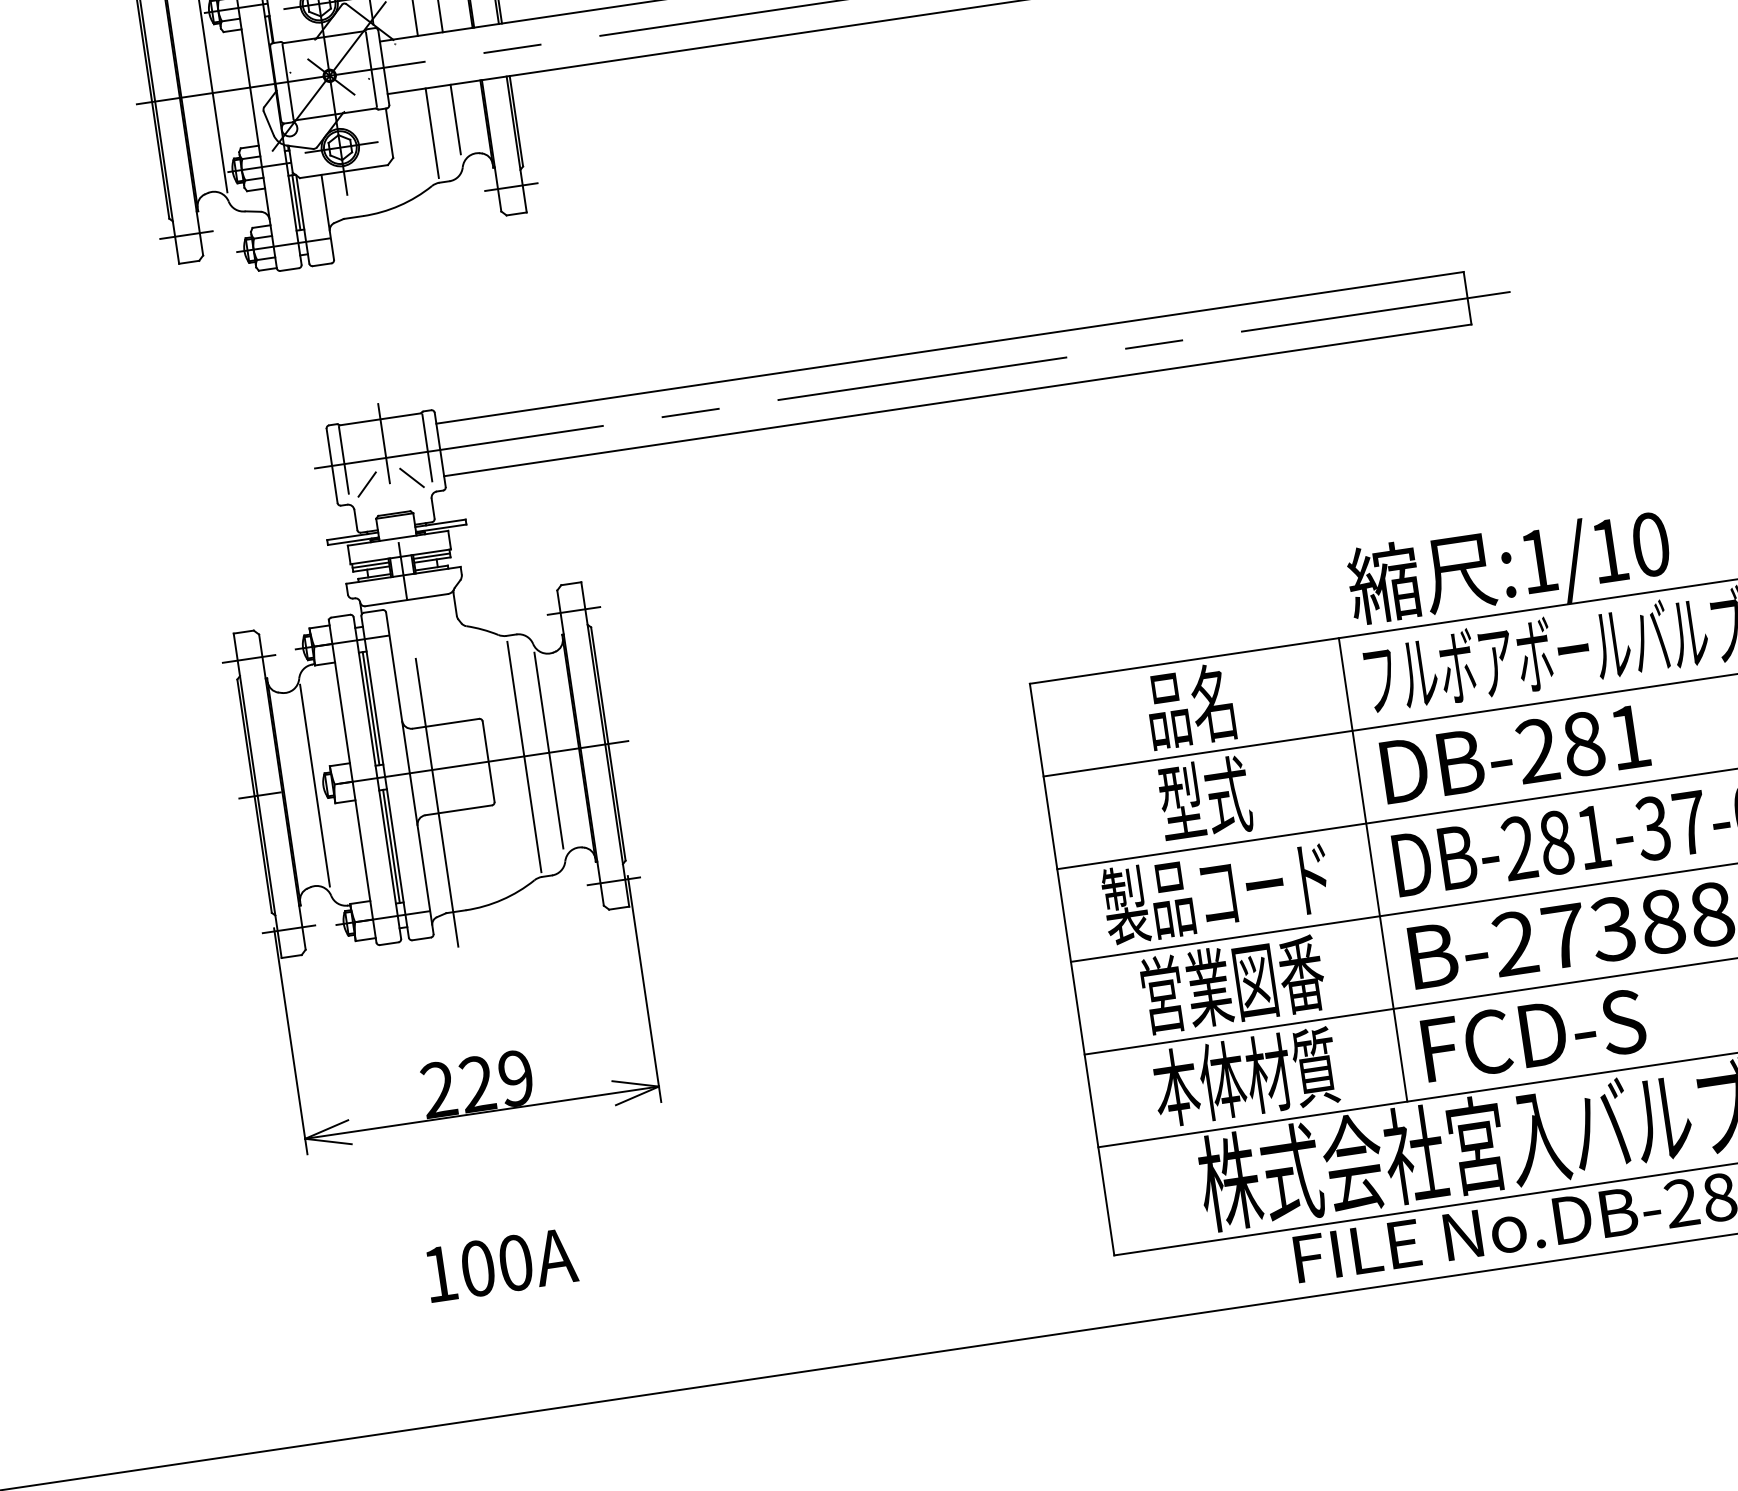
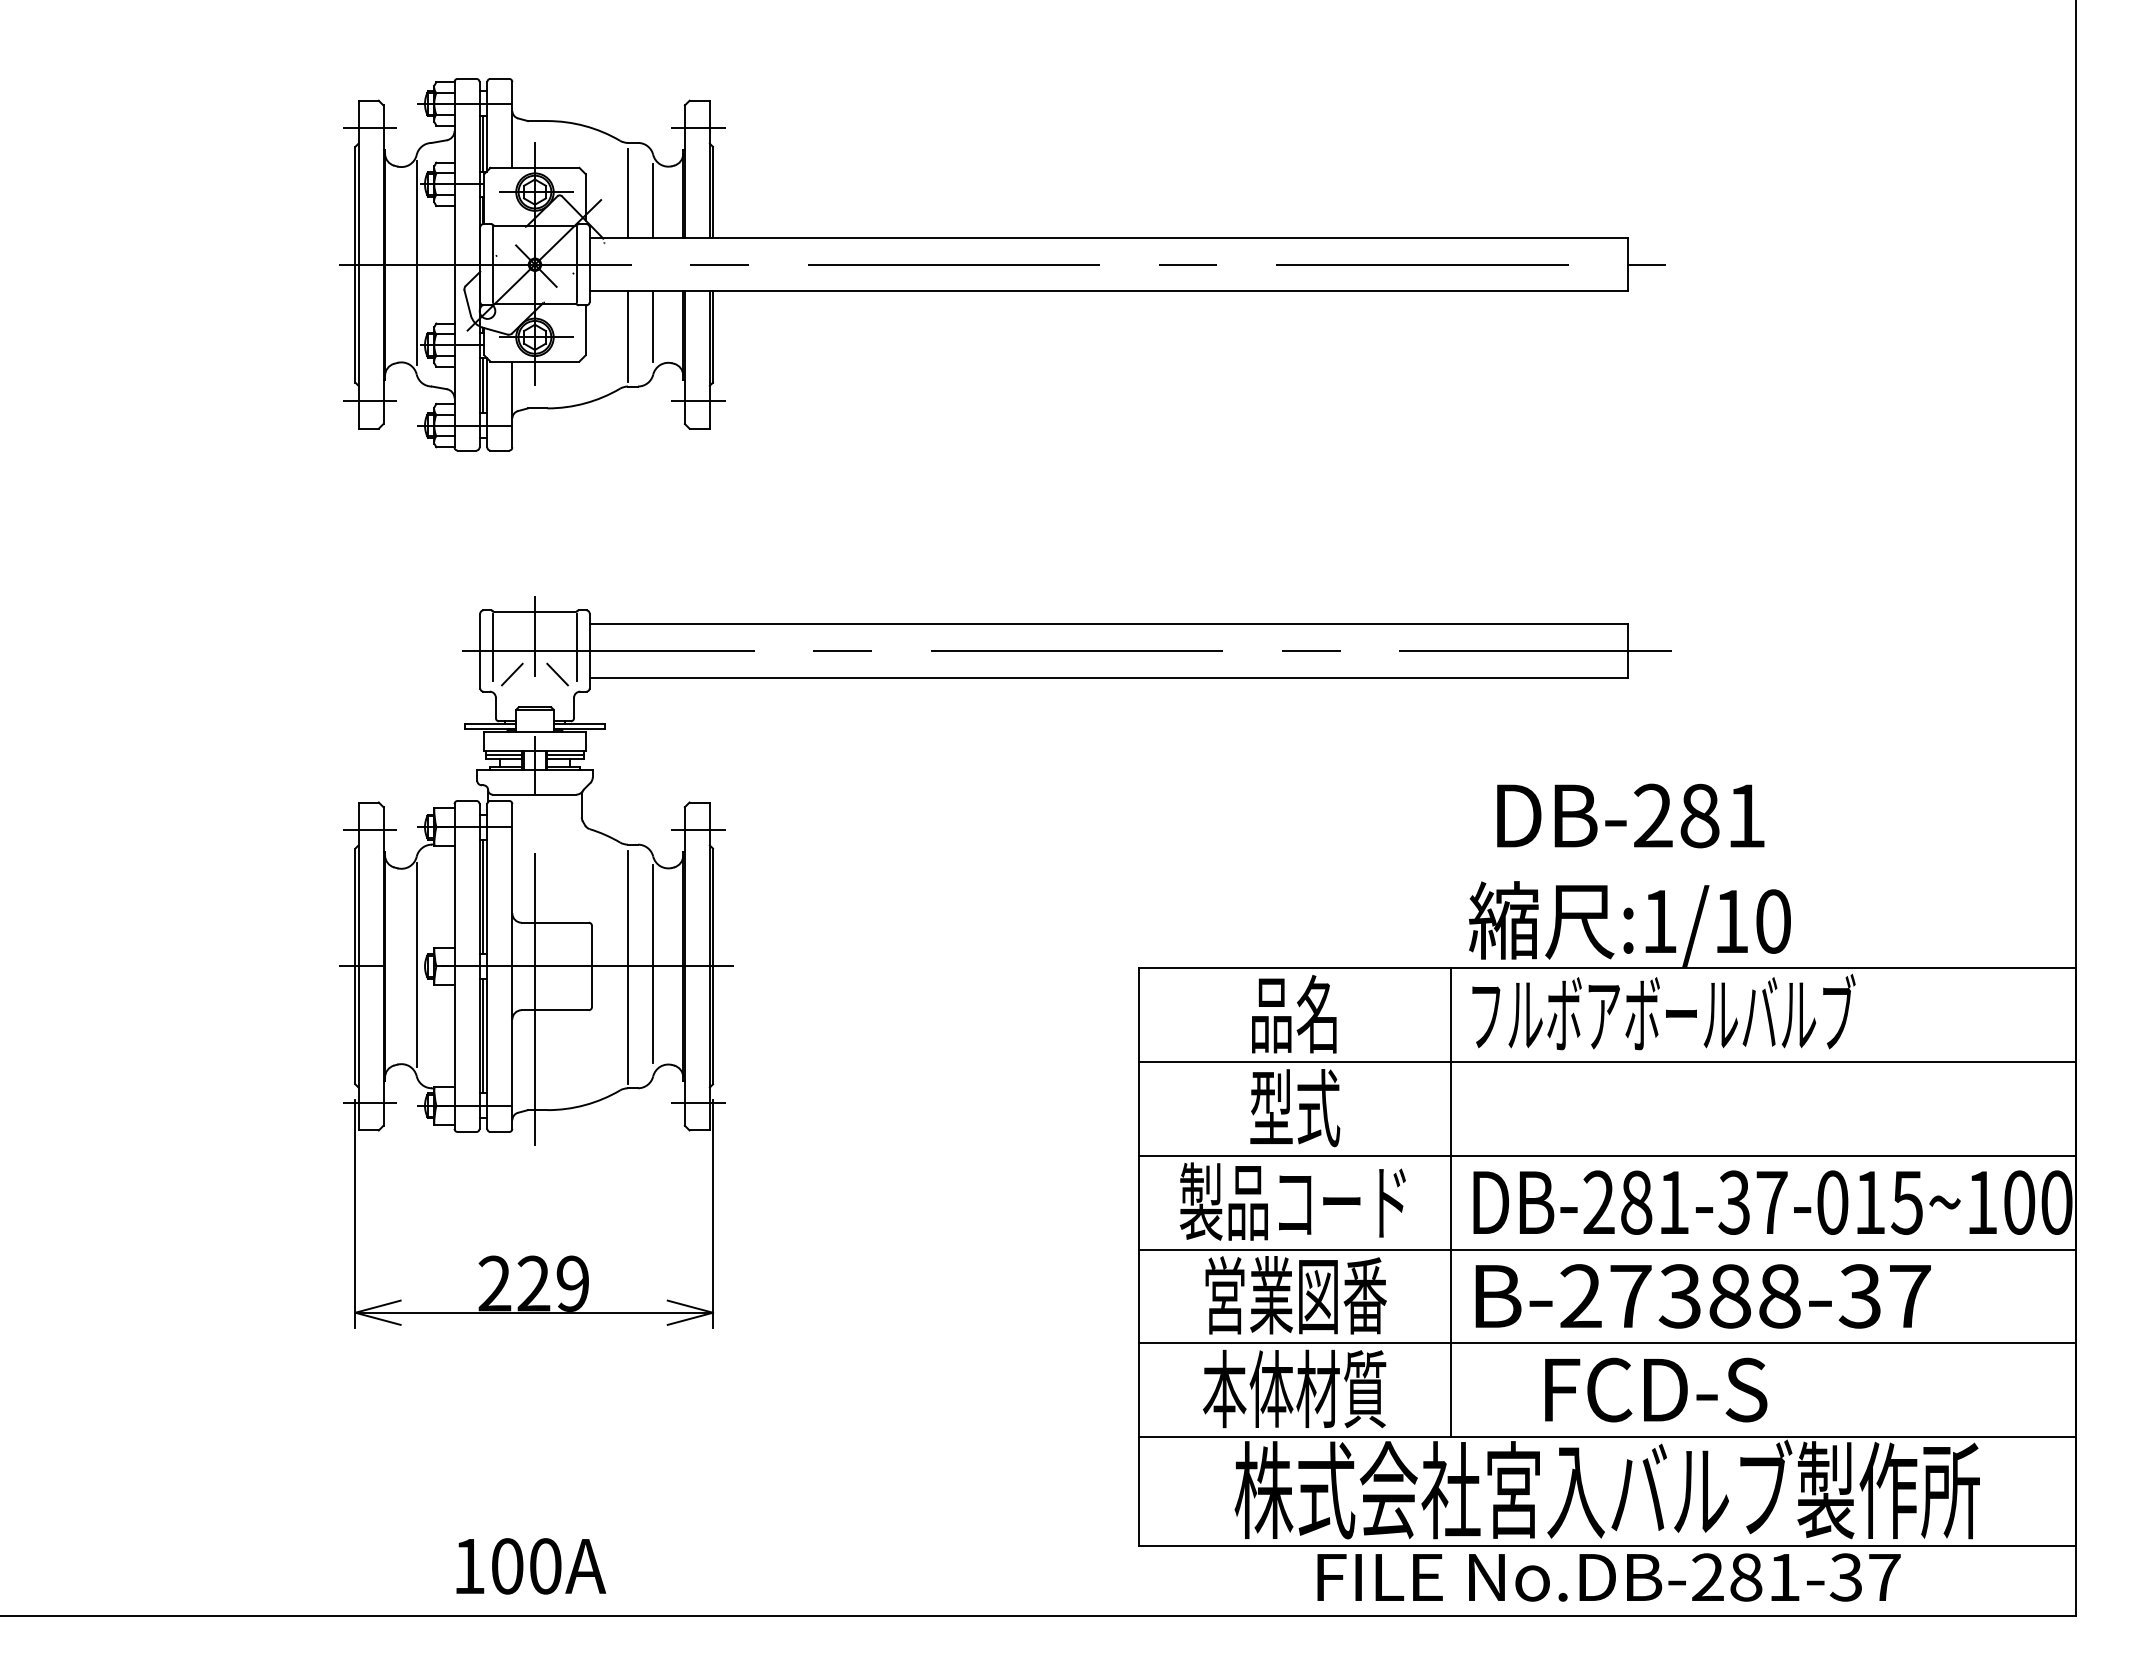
text: (1515, 753) -> (1630, 815), moved
text: (1534, 1034) -> (1656, 1389), moved
text: (501, 1265) -> (531, 1566), moved

